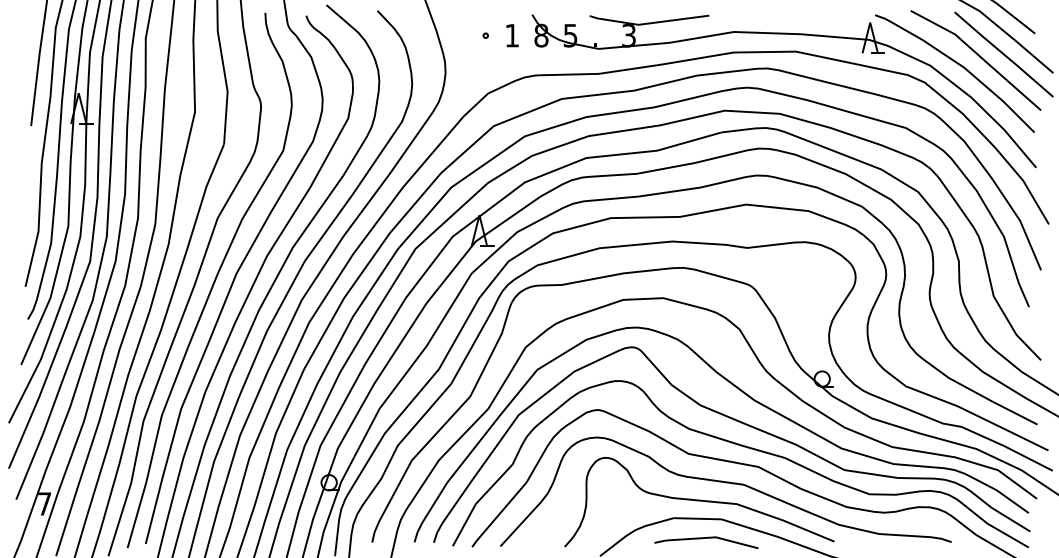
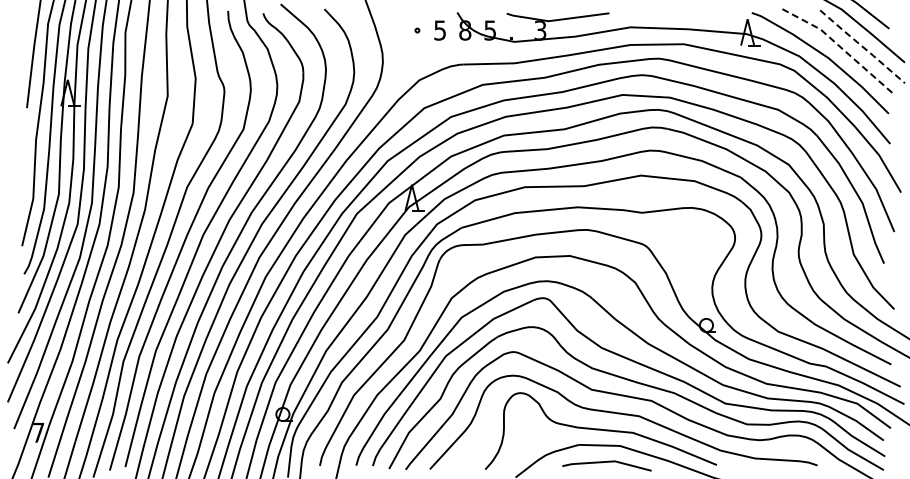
text: (511, 35) -> (439, 30), 1 -> 5
line: (1003, 54) -> (862, 46), solid -> dashed
line: (979, 55) -> (841, 47), solid -> dashed

